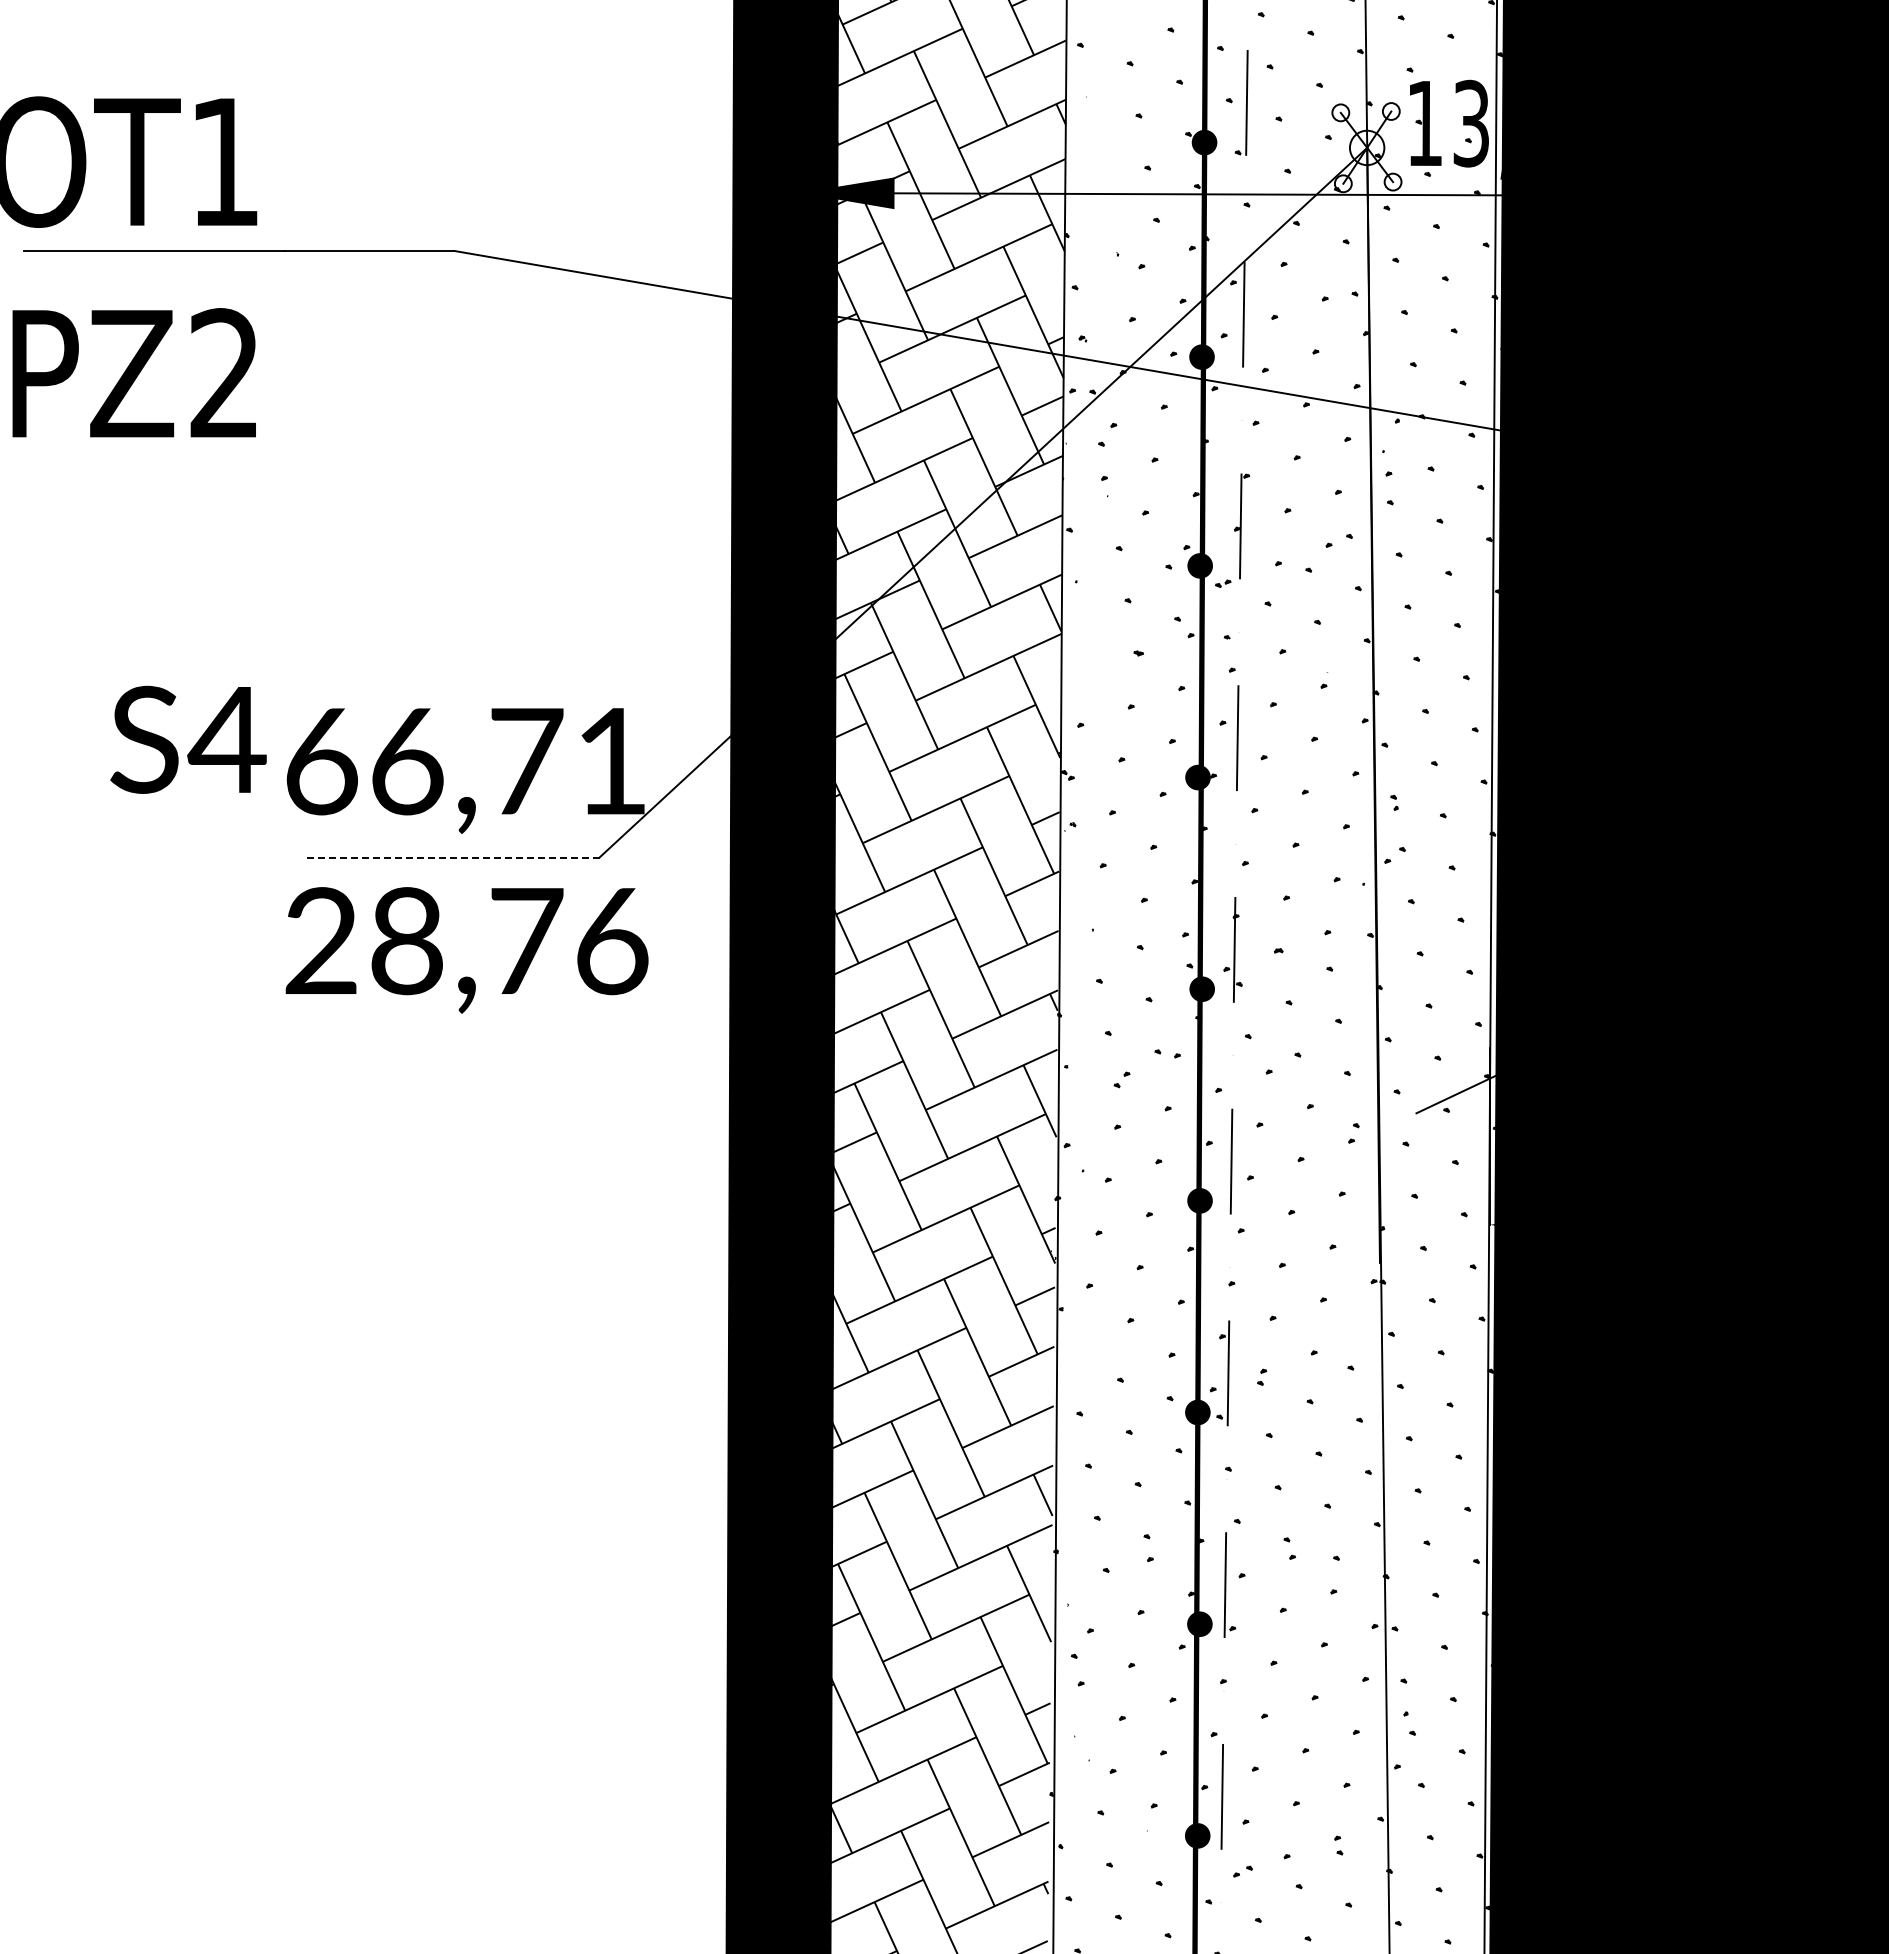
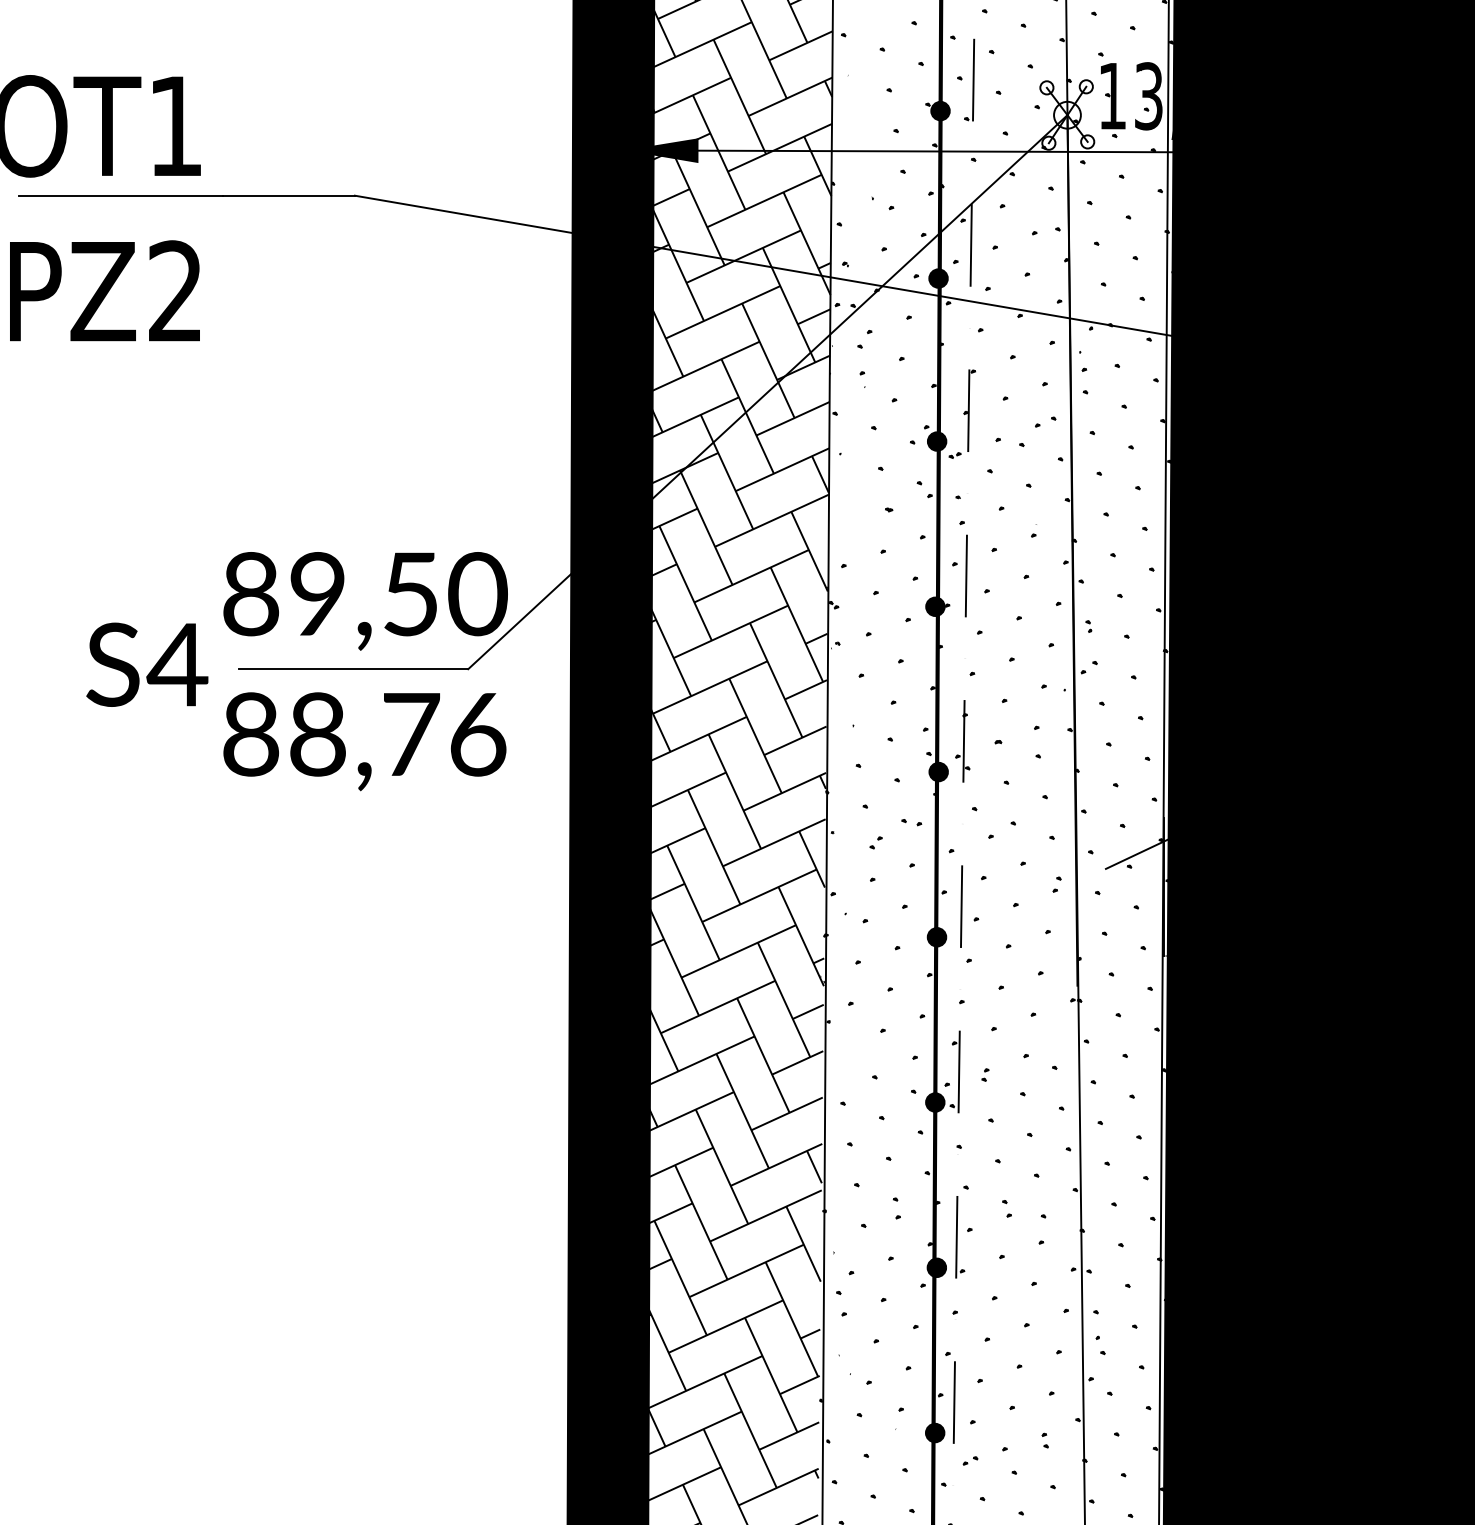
text: (188, 739) -> (147, 664), moved
text: (468, 761) -> (365, 594), 66,71 -> 89,50
line: (453, 857) -> (354, 669), dashed -> solid
text: (321, 941) -> (251, 734), 28,76 -> 88,76

